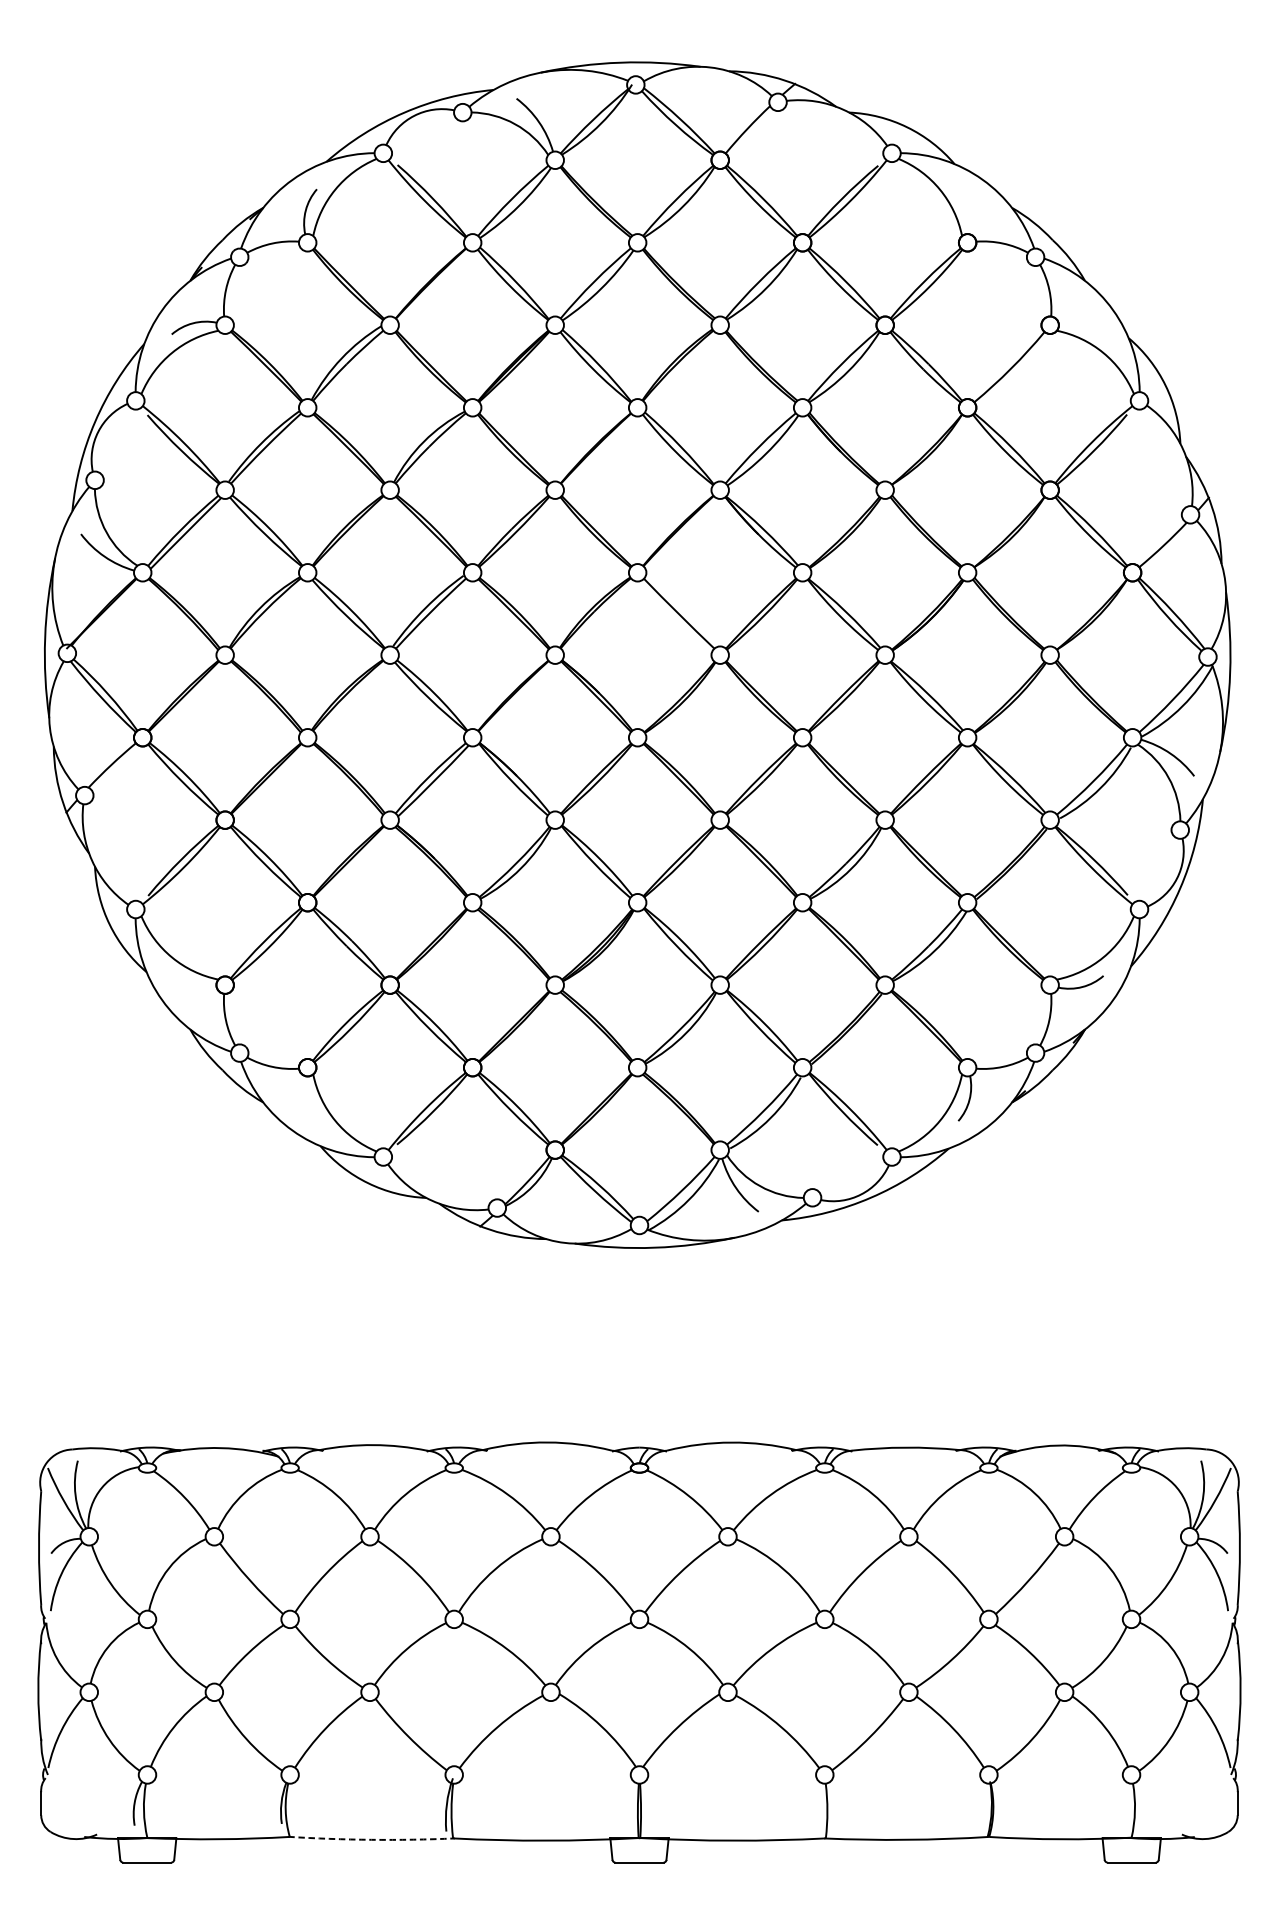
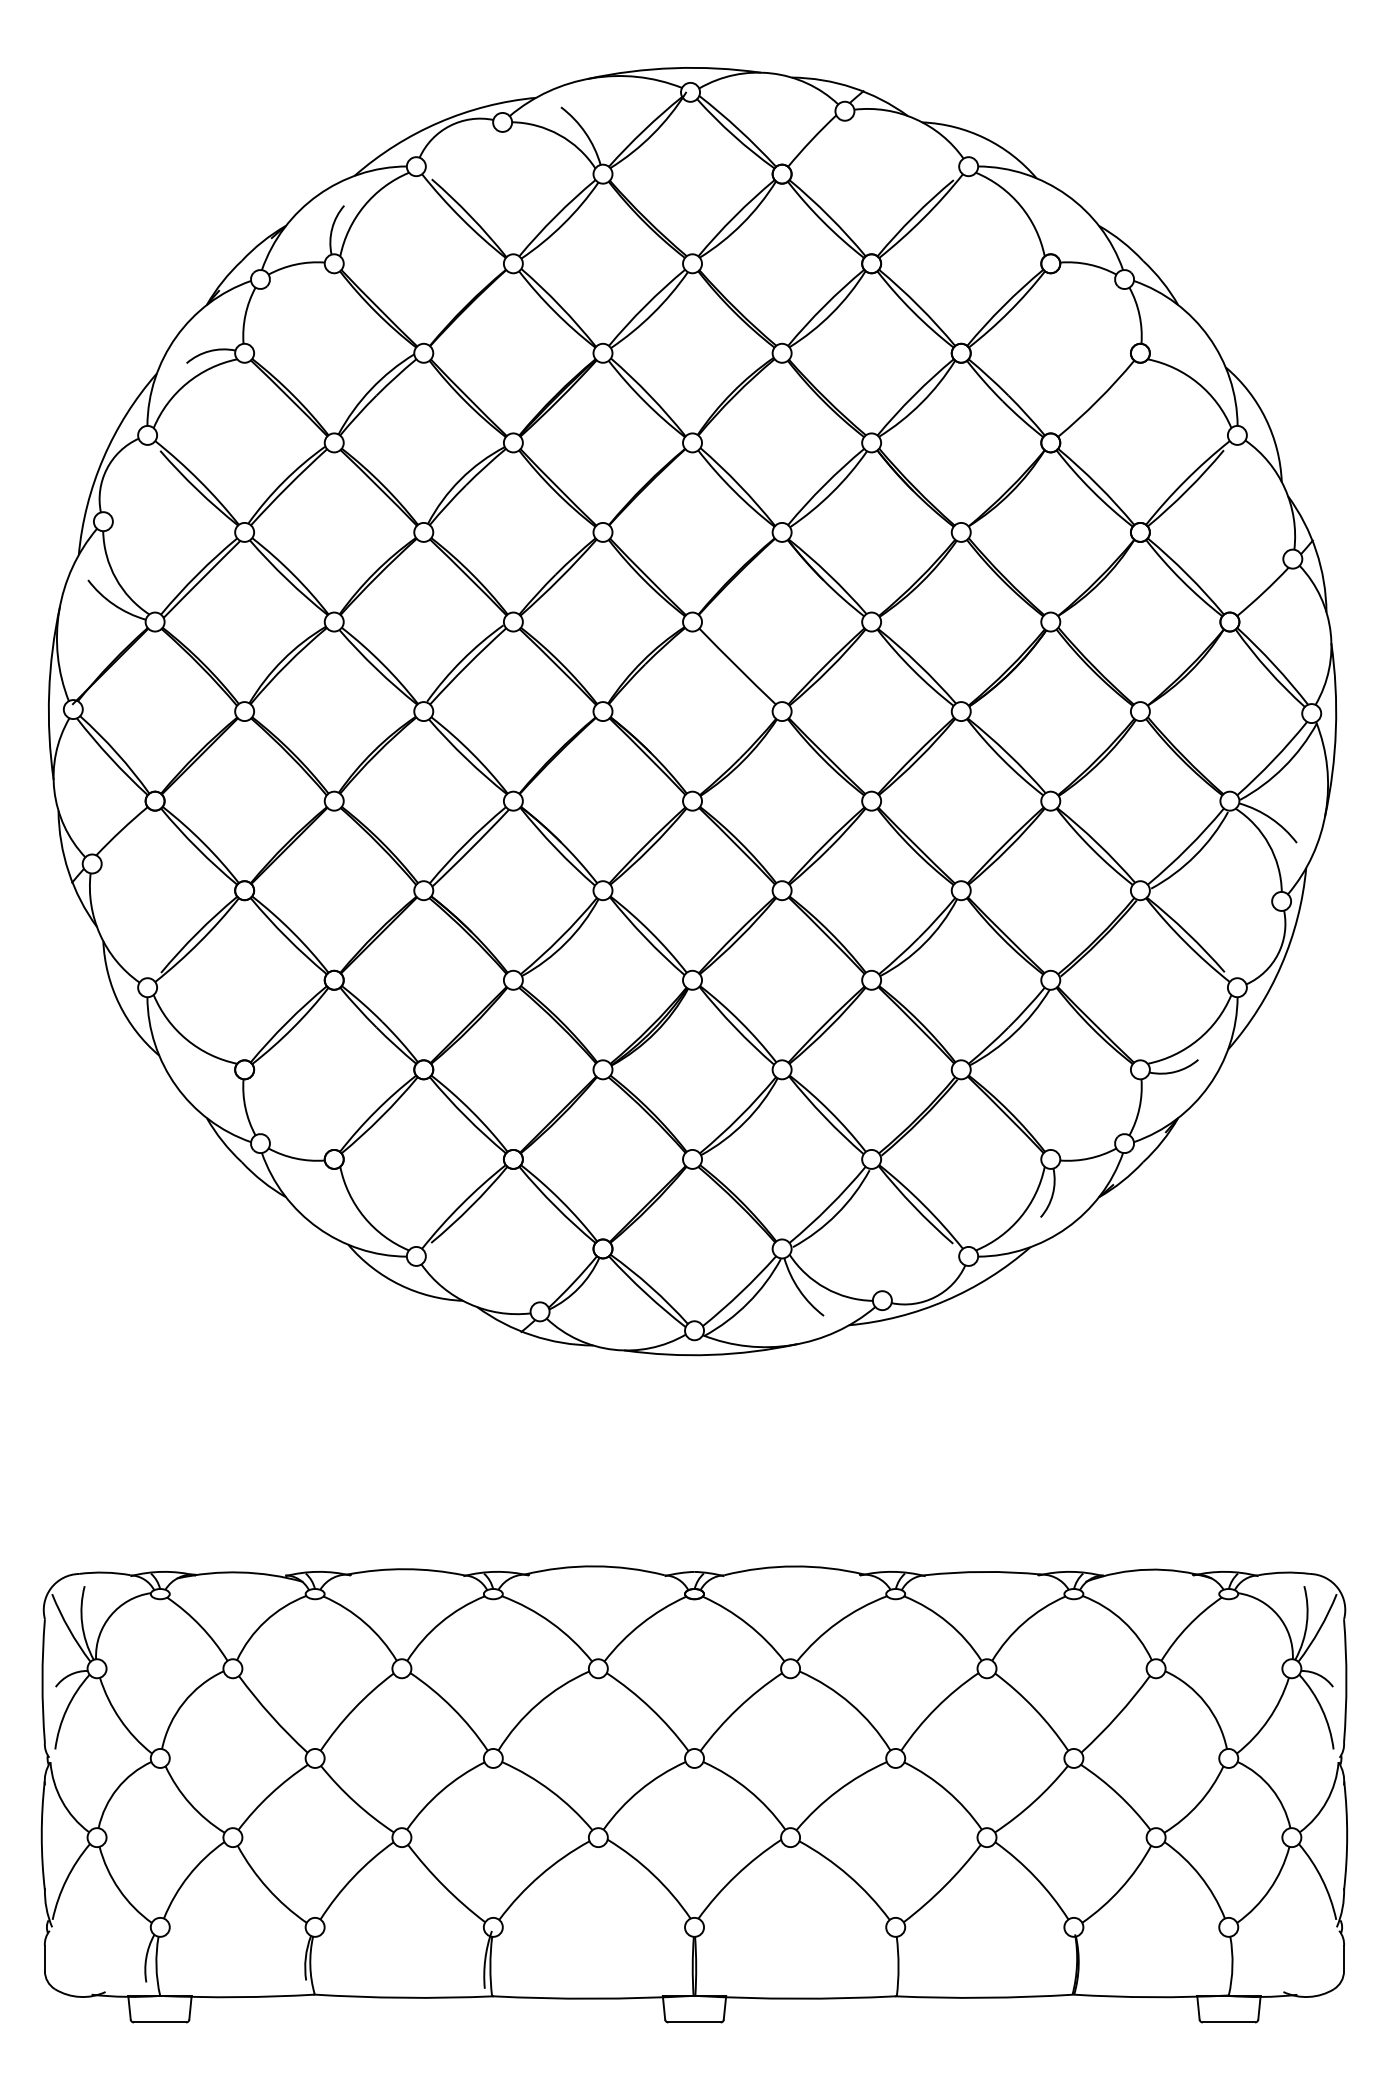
arc: (371, 1839) -> (403, 1997), dashed -> solid

